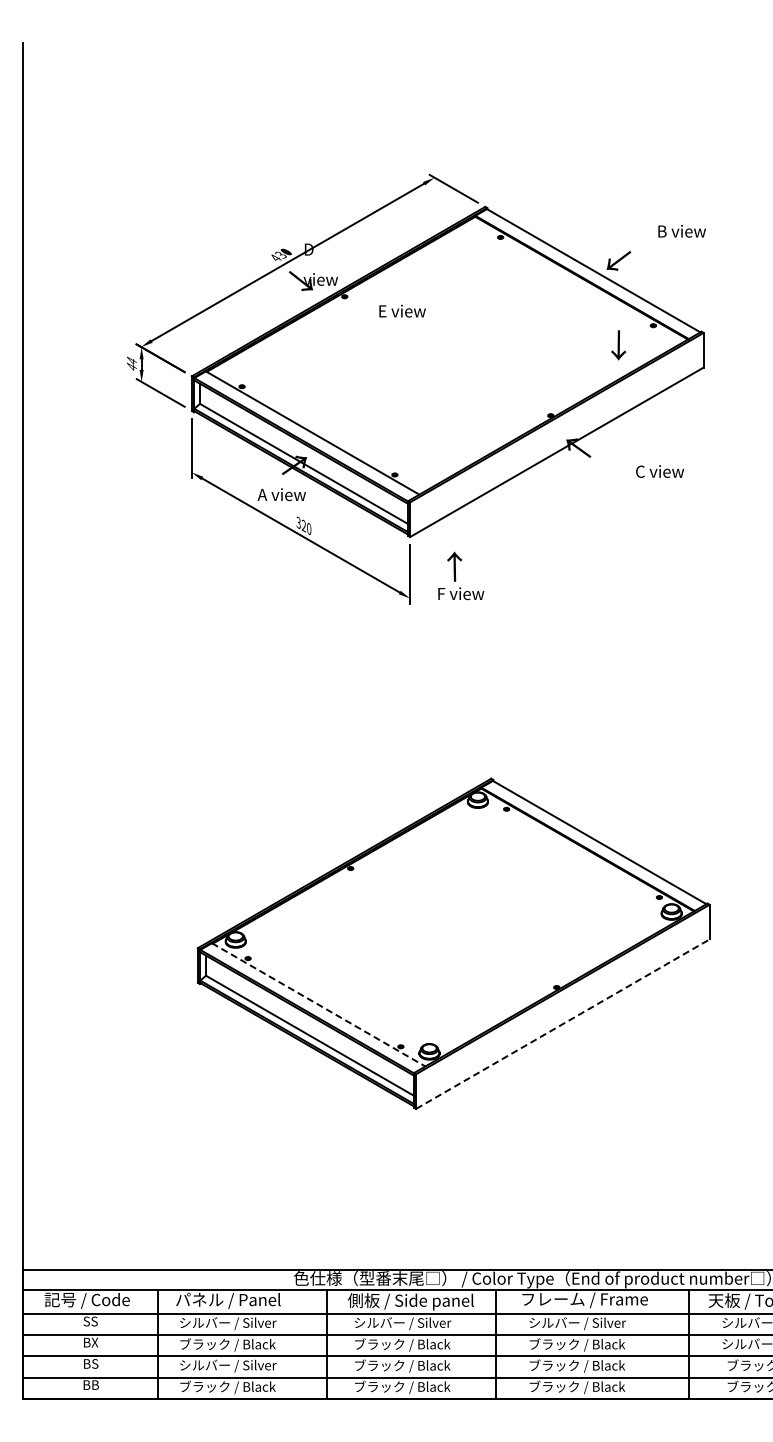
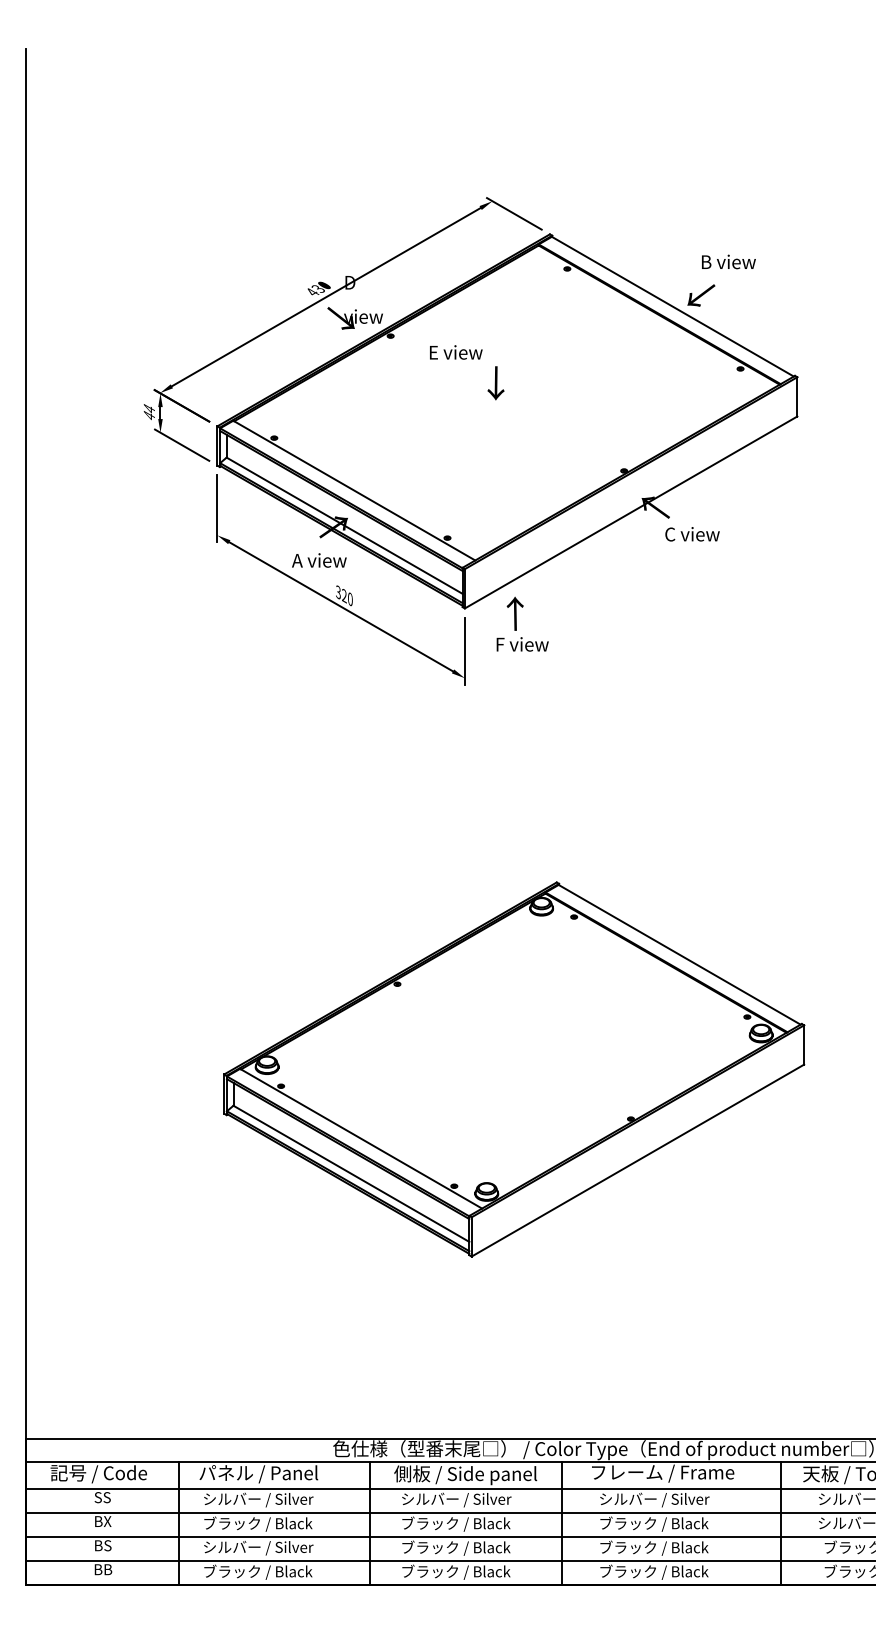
text: (681, 231) -> (728, 262), moved
text: (618, 345) -> (495, 383), moved
text: (659, 471) -> (691, 534), moved
text: (461, 575) -> (523, 623), moved
line: (319, 1005) -> (362, 1139), dashed -> solid
line: (563, 1023) -> (638, 1159), dashed -> solid

